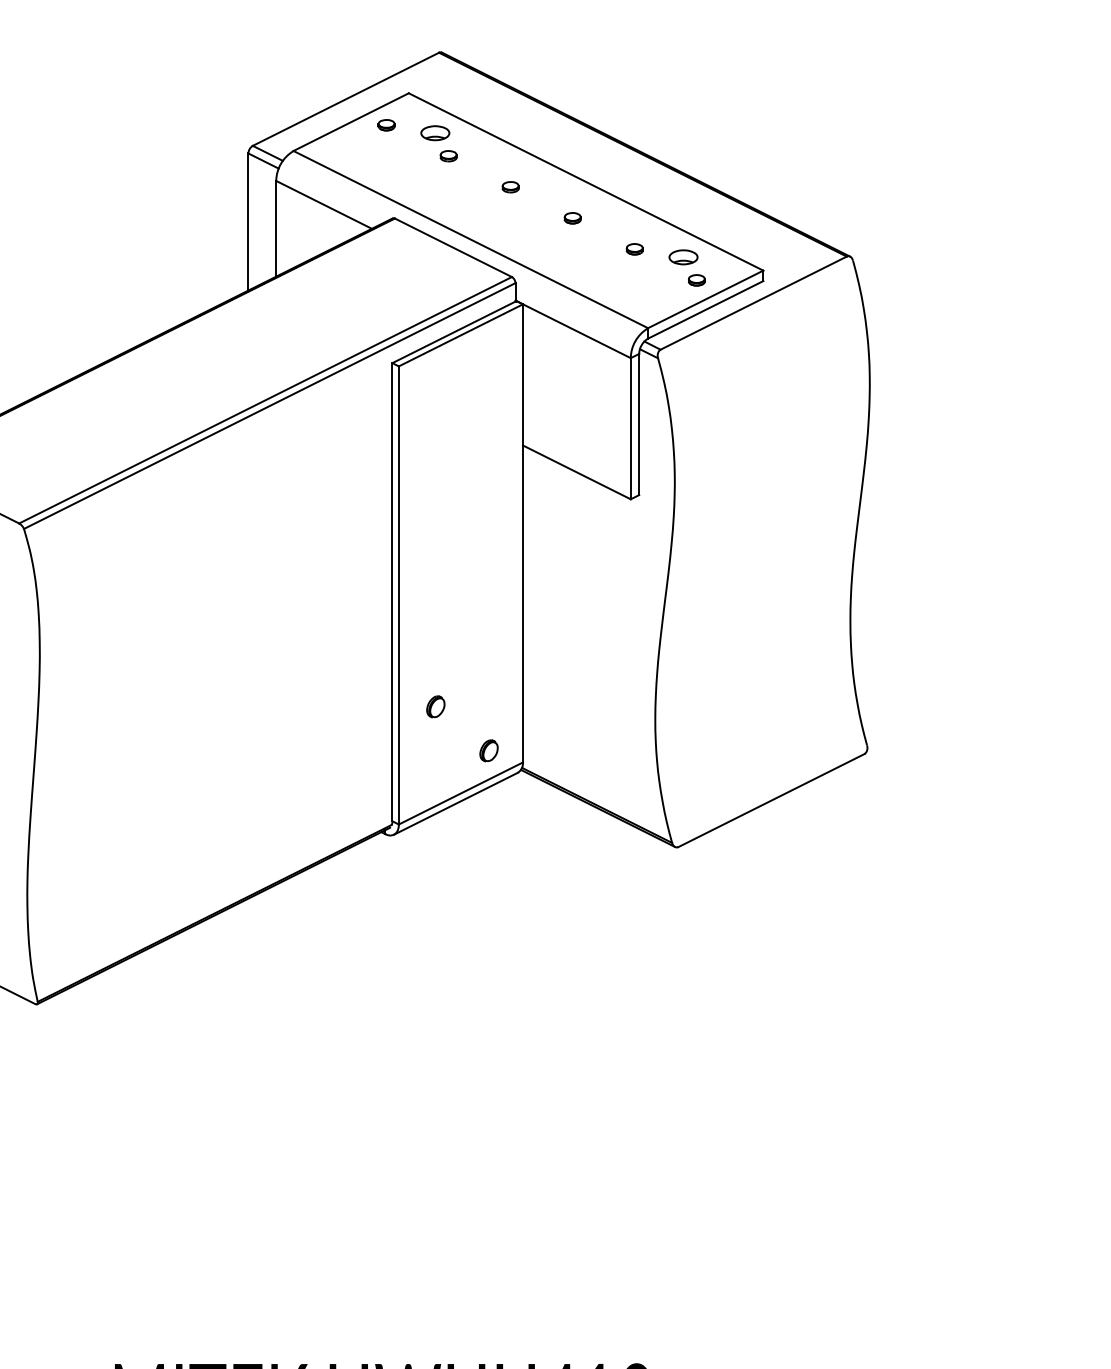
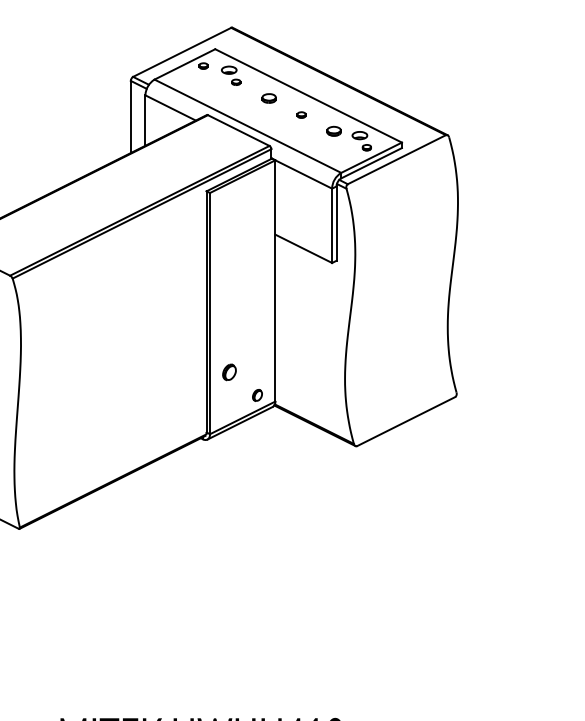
part: (509, 186) -> (268, 98), size x1.6
part: (635, 249) -> (334, 131), size x1.6
part: (435, 705) -> (229, 371), size x1.4

